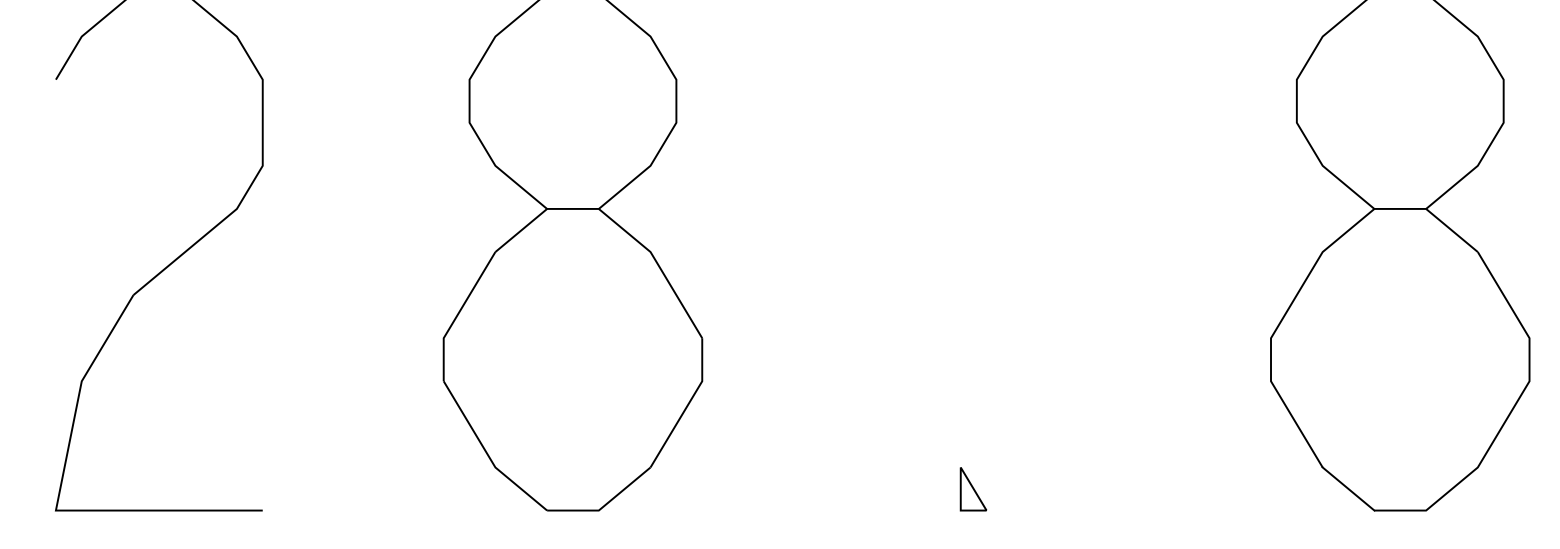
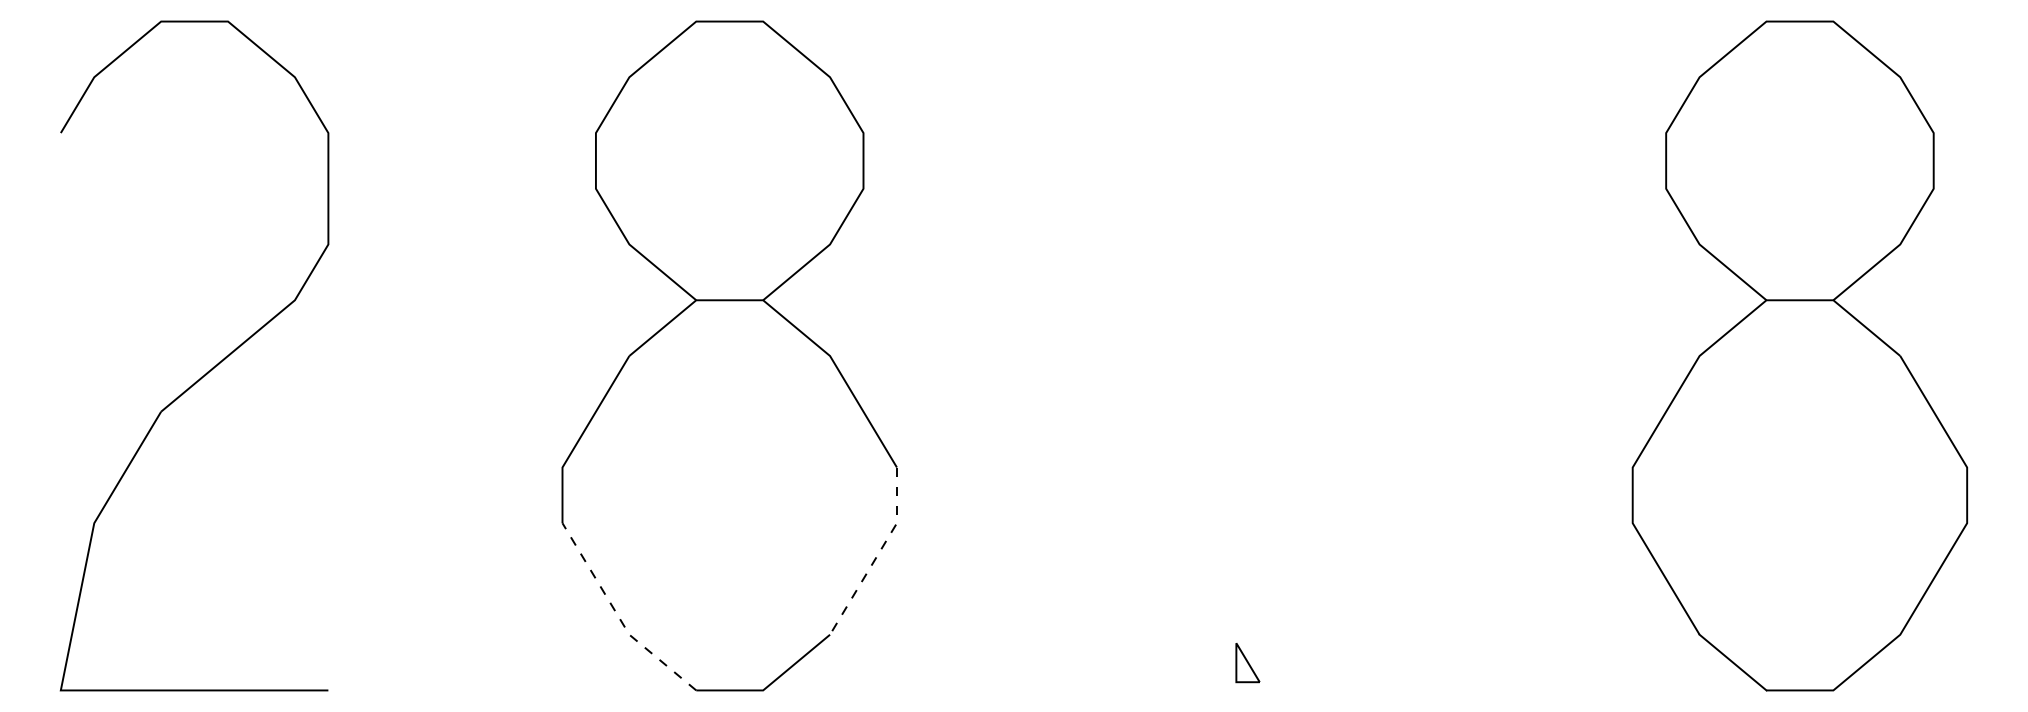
line: (687, 405) -> (878, 554), solid -> dashed
line: (487, 453) -> (618, 616), solid -> dashed
part: (973, 488) -> (1247, 662), size x0.7

